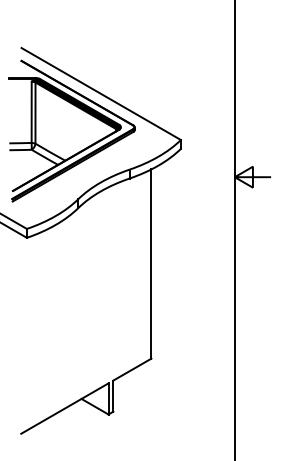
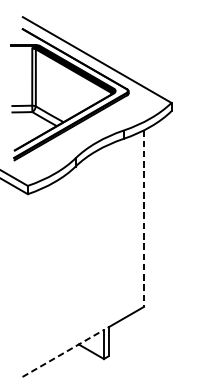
line: (151, 264) -> (144, 219), solid -> dashed
line: (65, 408) -> (63, 353), solid -> dashed

